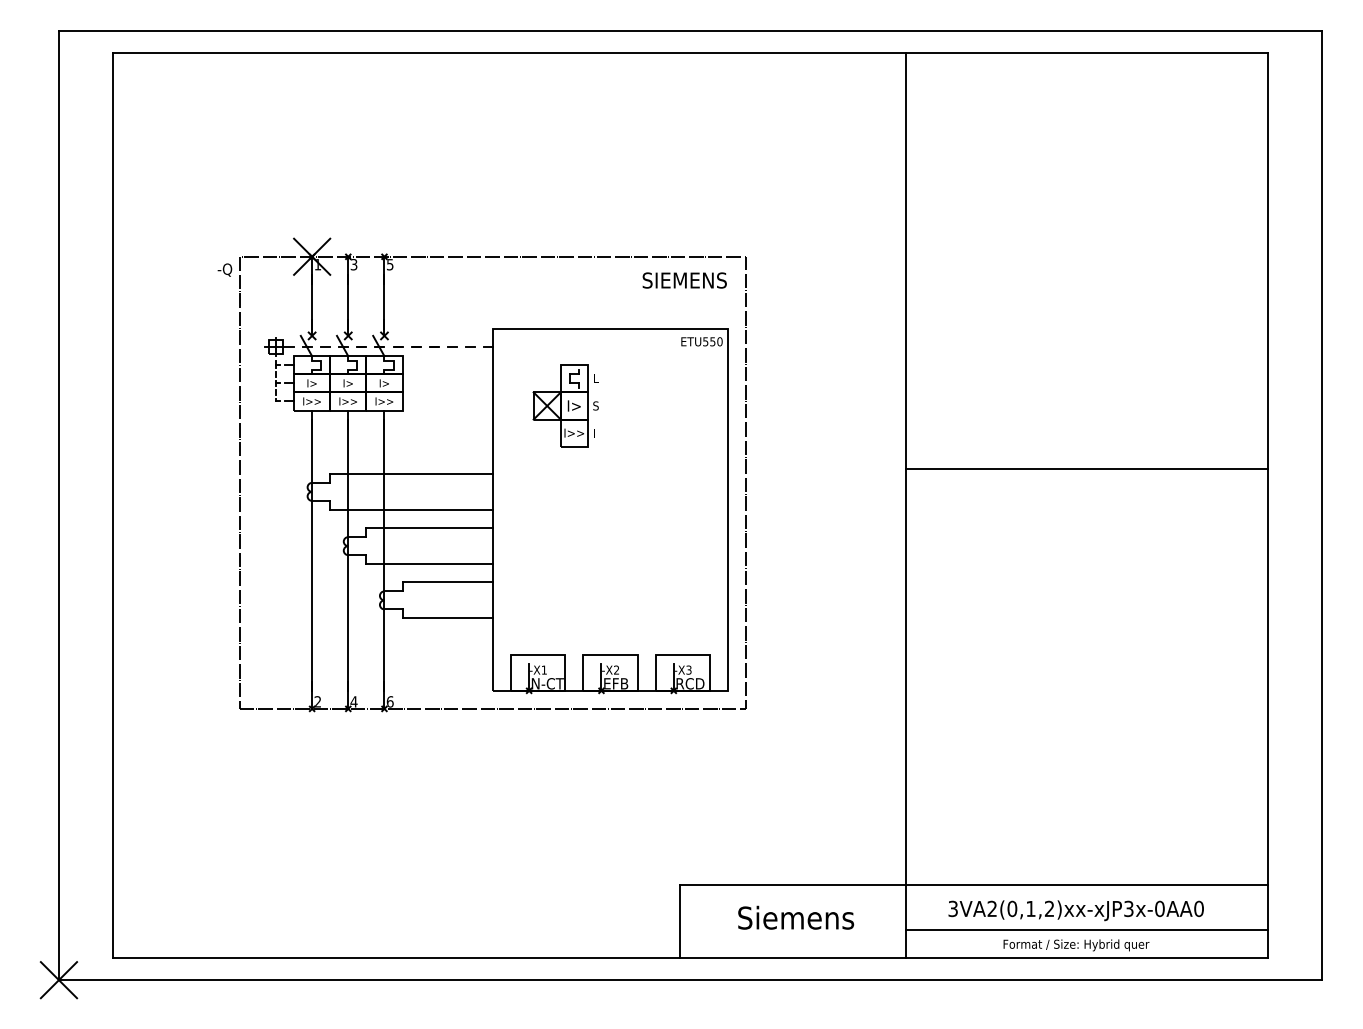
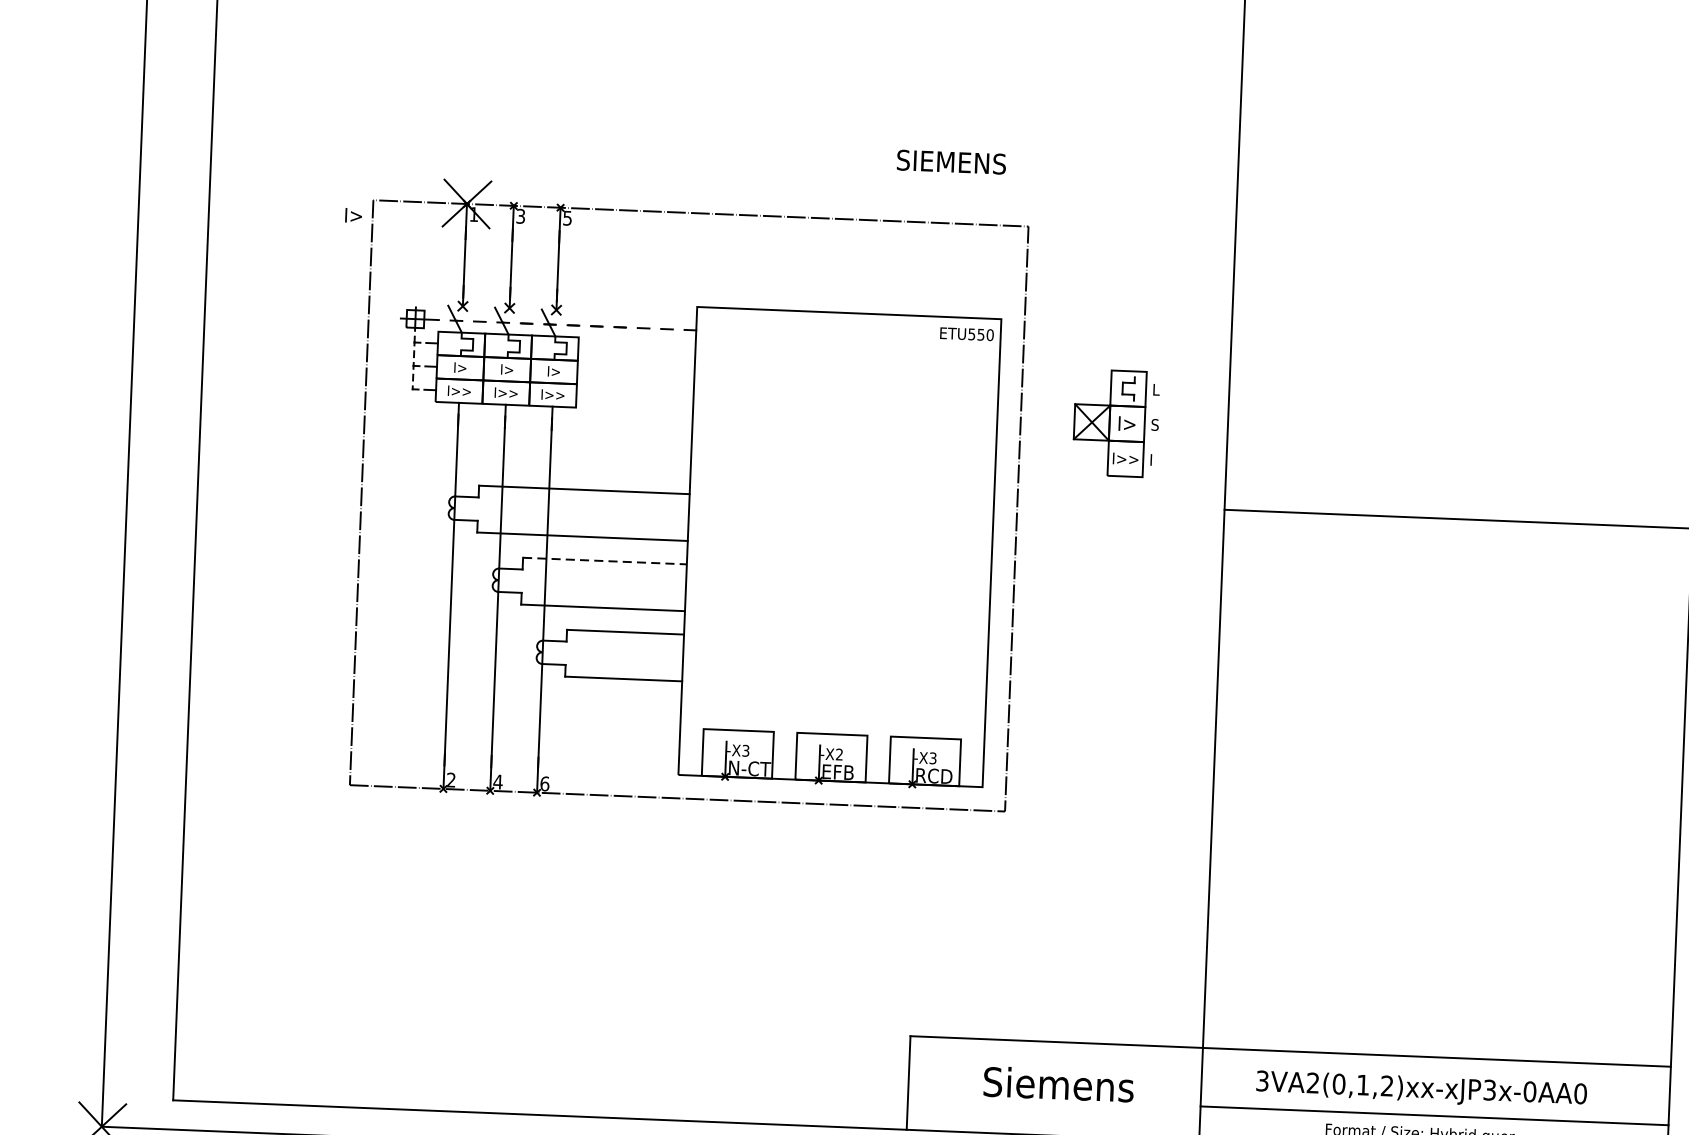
text: (224, 269) -> (352, 215), -Q -> I>
text: (684, 280) -> (951, 162), moved
part: (565, 405) -> (1115, 422), moved
line: (430, 528) -> (606, 561), solid -> dashed
text: (543, 669) -> (744, 749), -X1 -> -X3

